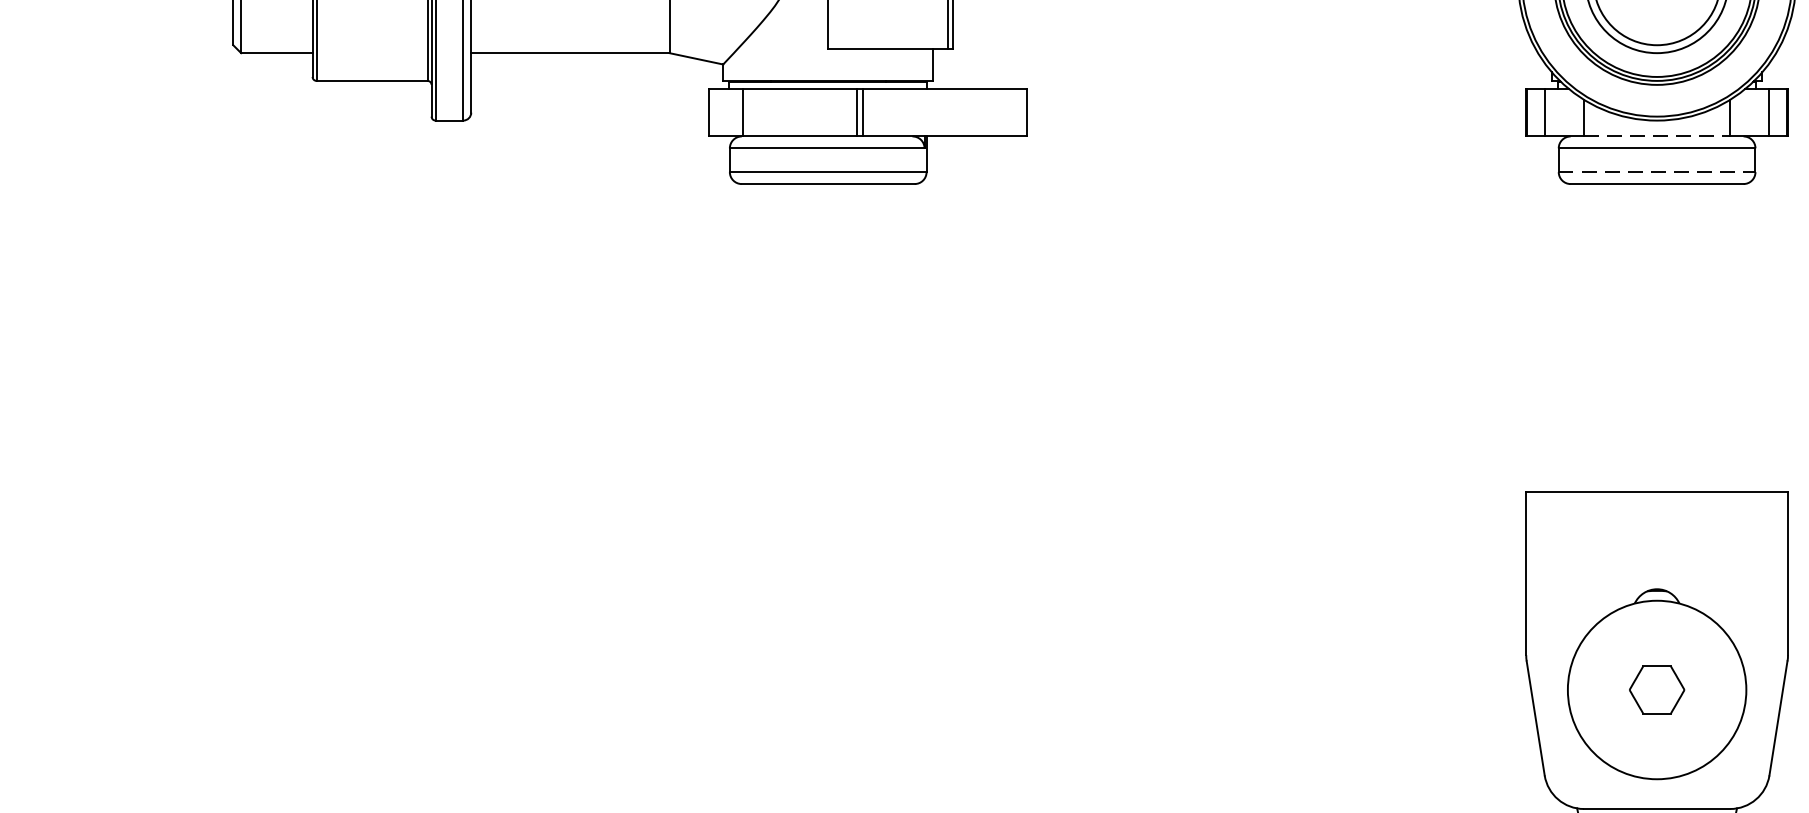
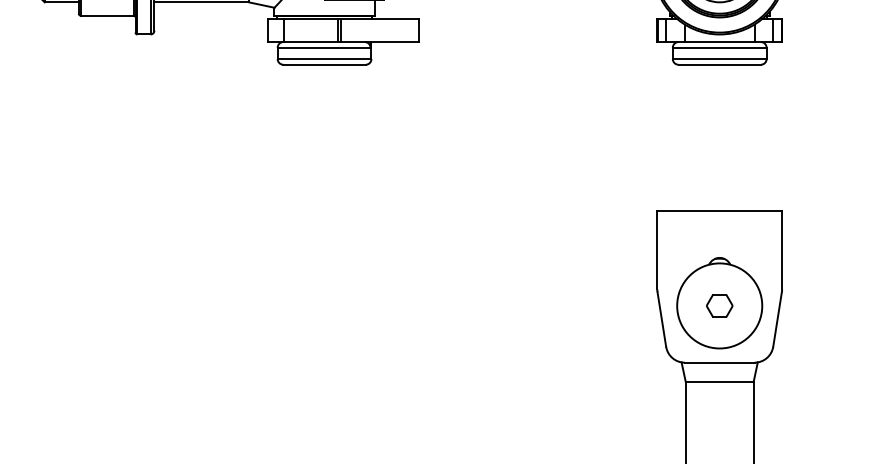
line: (1656, 137) -> (719, 42), dashed -> solid
line: (1656, 173) -> (719, 59), dashed -> solid

